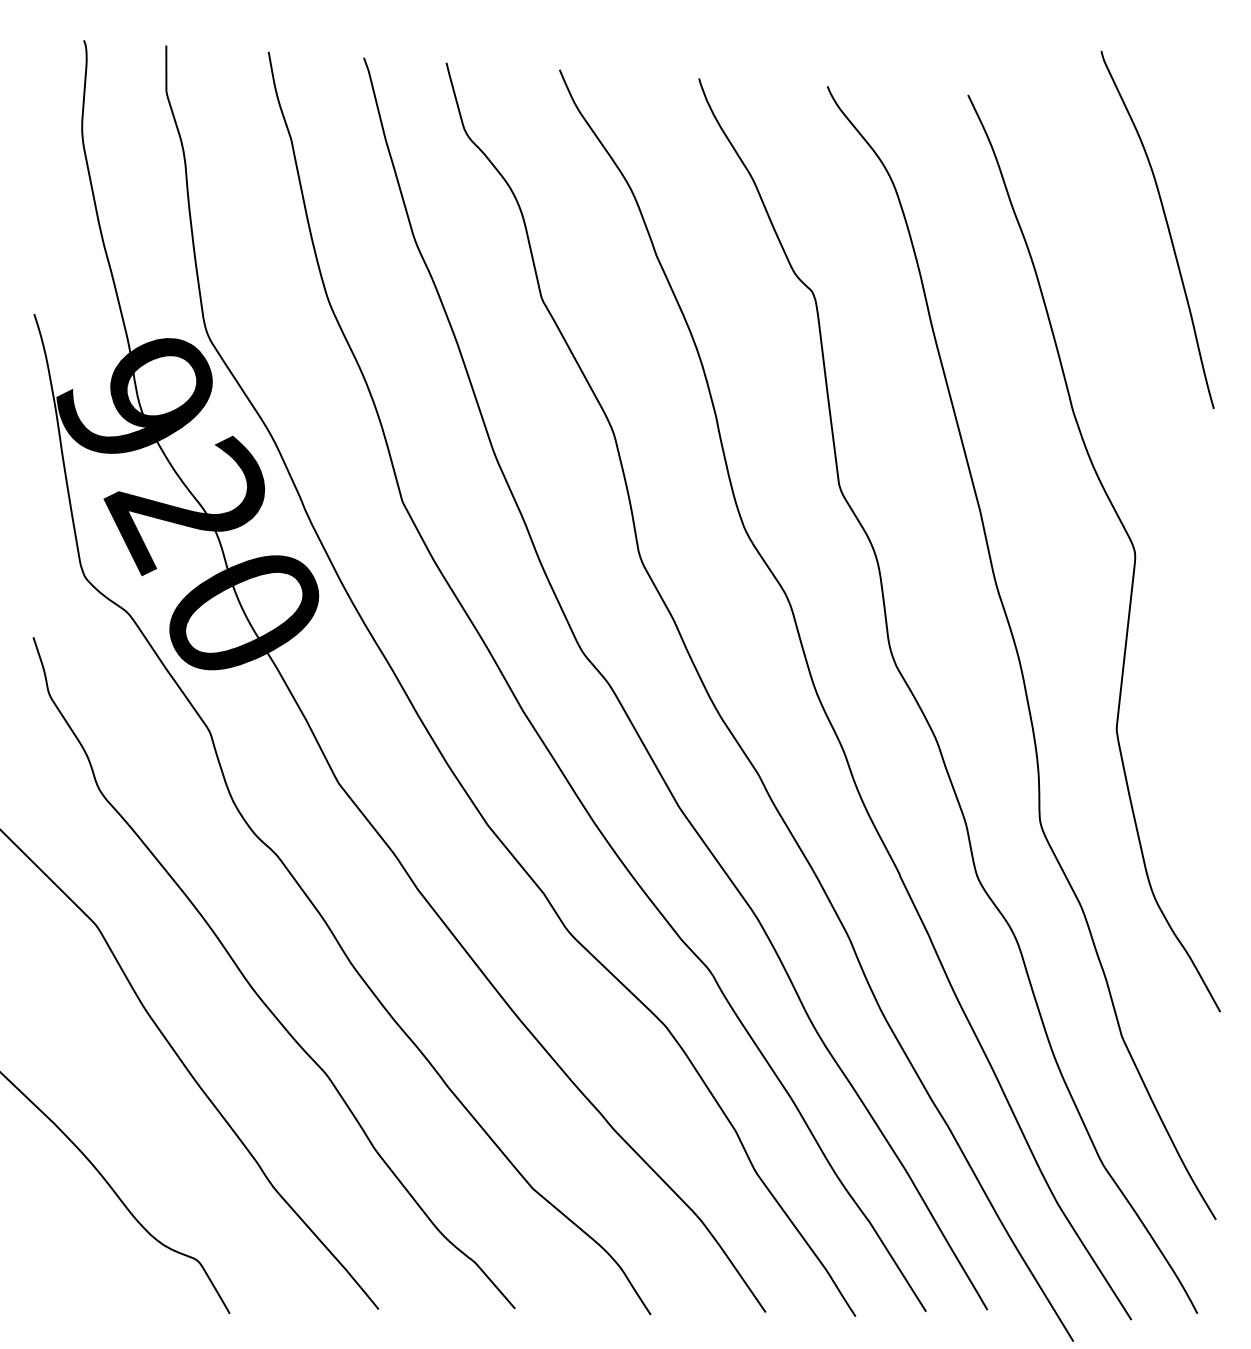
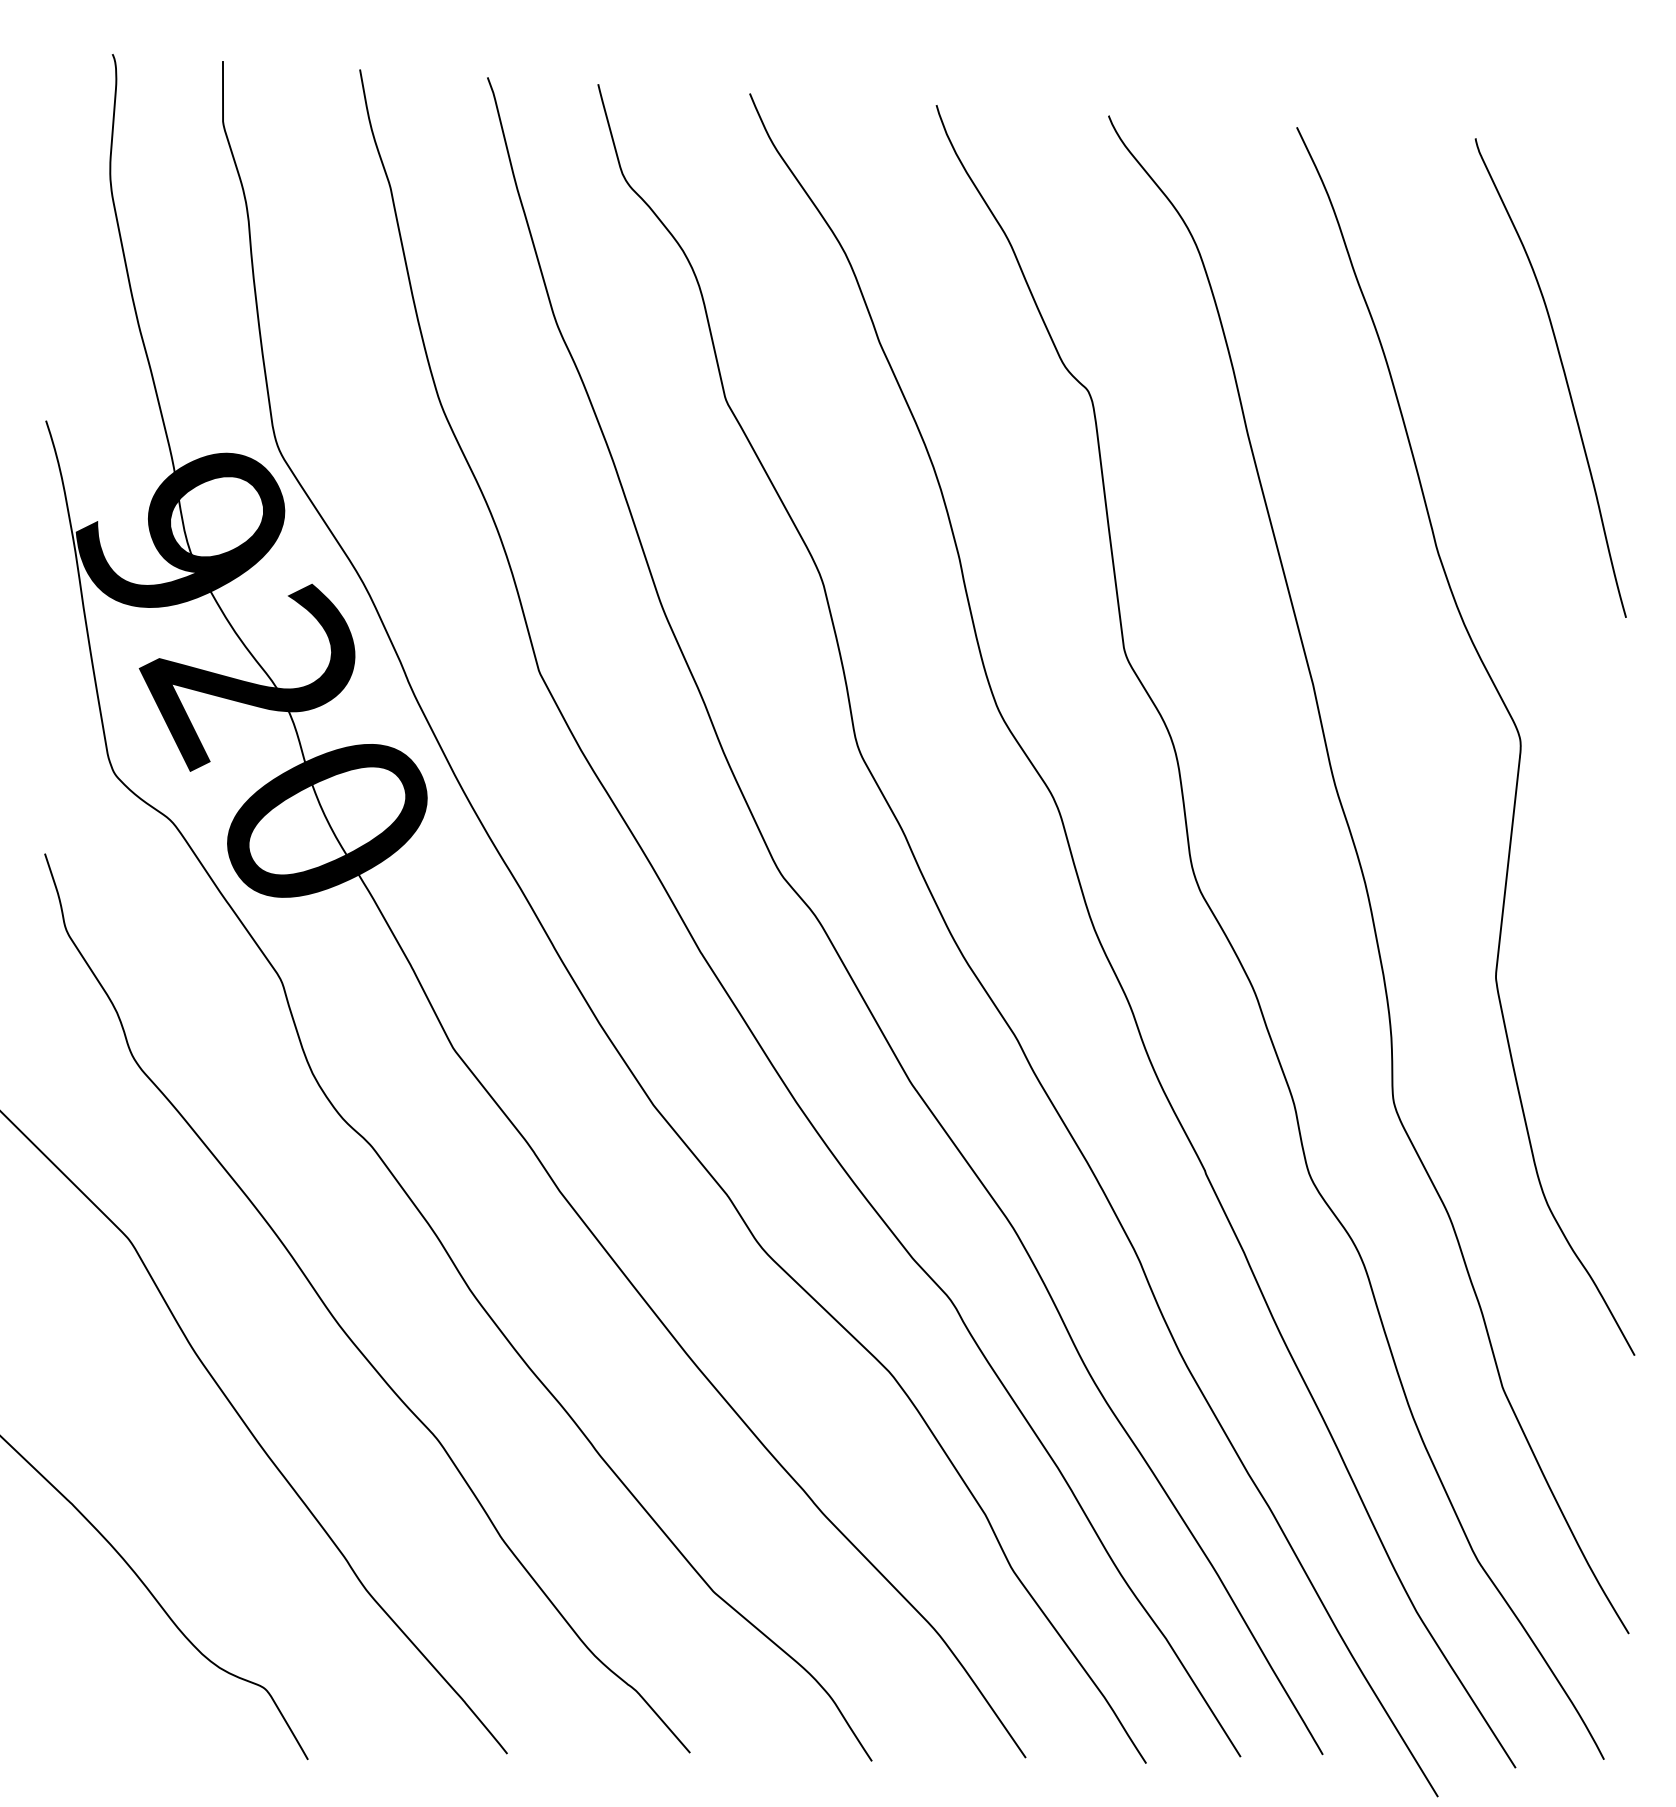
curve: (1167, 226) -> (1563, 373), moved

